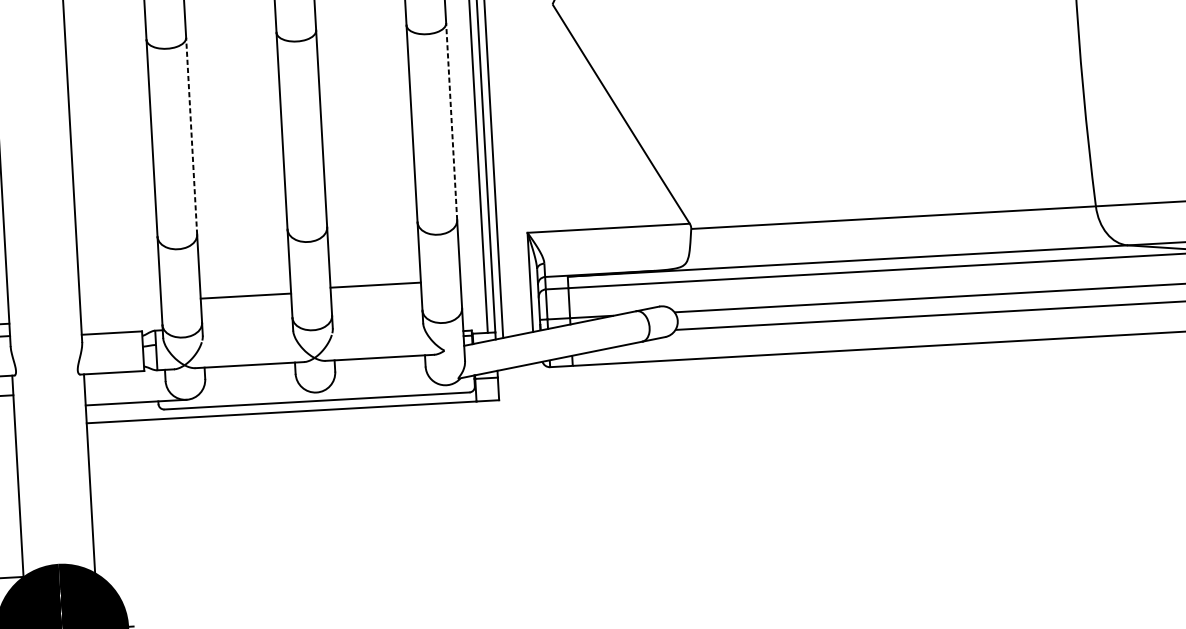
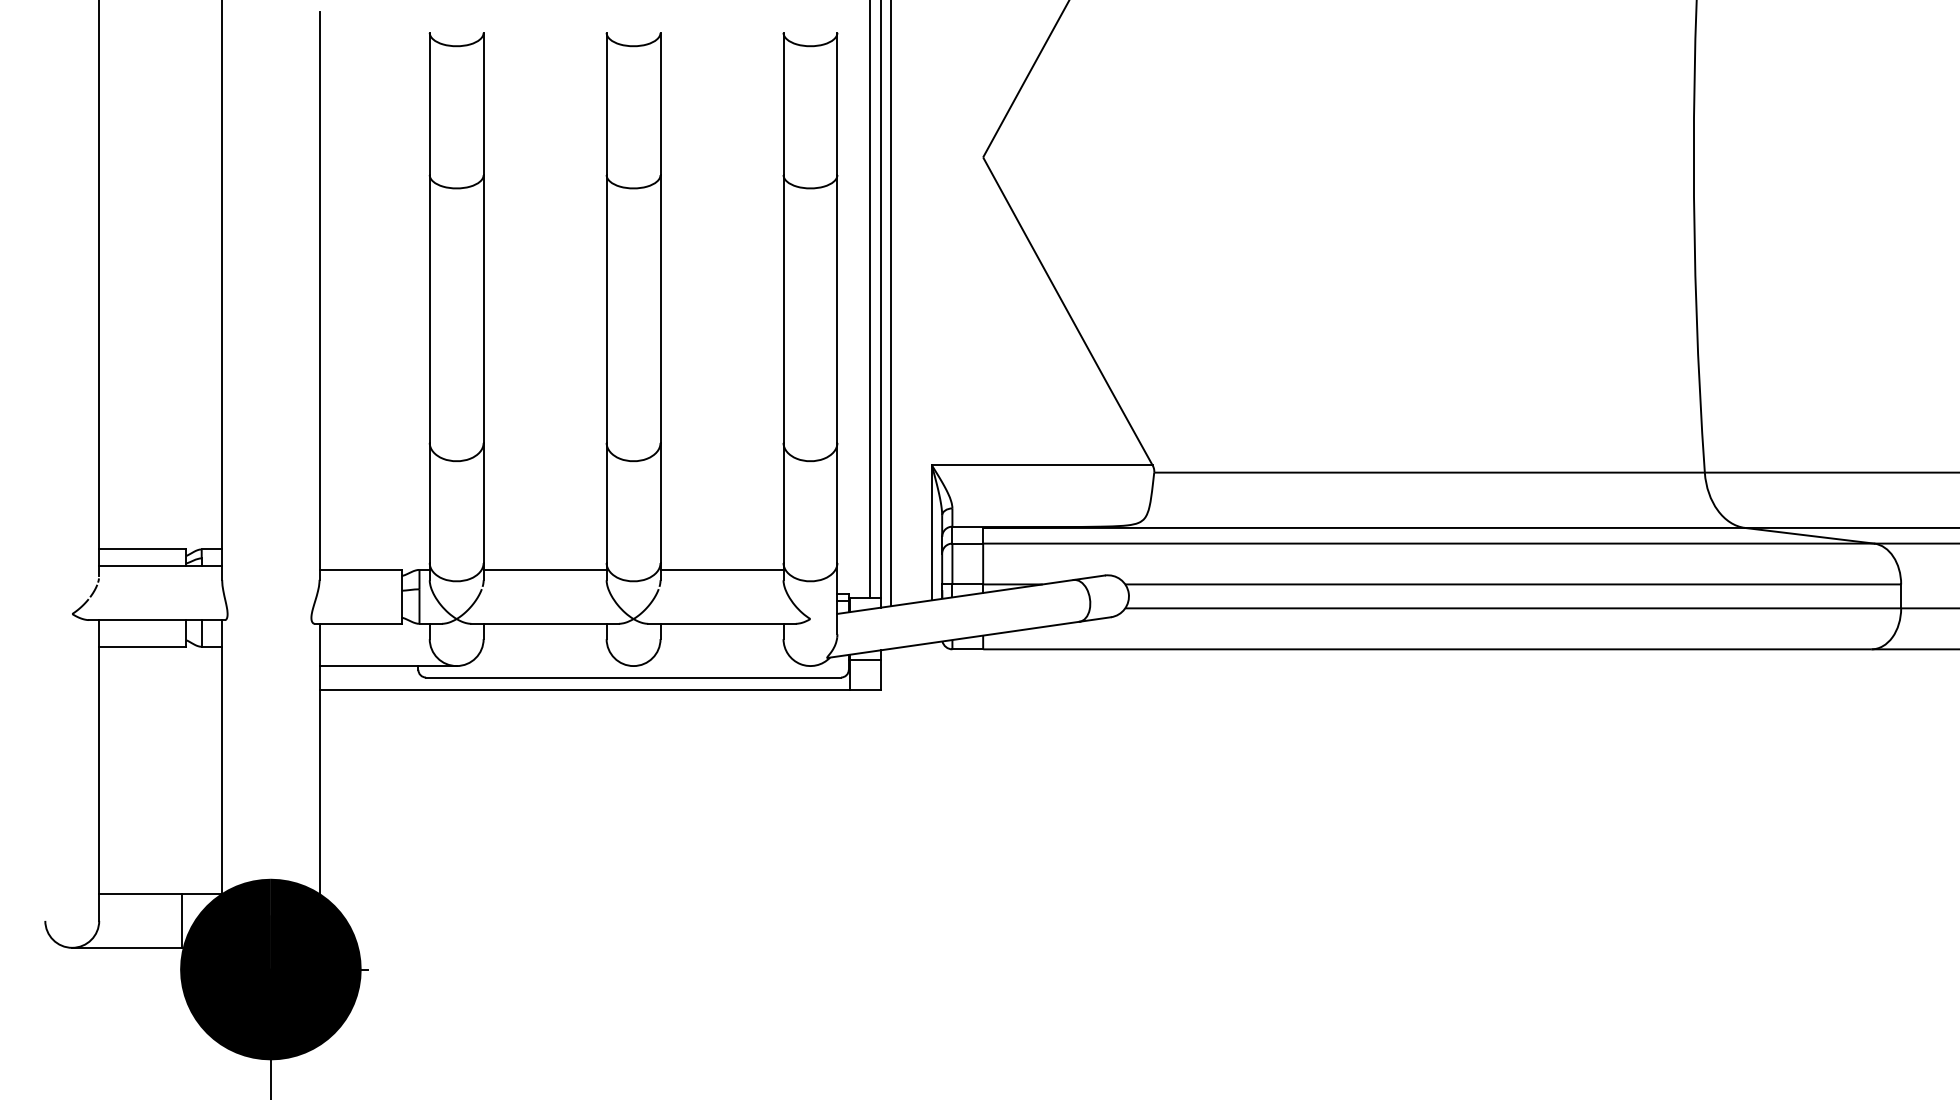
line: (451, 121) -> (837, 308), dashed -> solid
line: (191, 135) -> (483, 308), dashed -> solid
line: (375, 284) -> (721, 569), moved
line: (245, 295) -> (544, 569), moved

